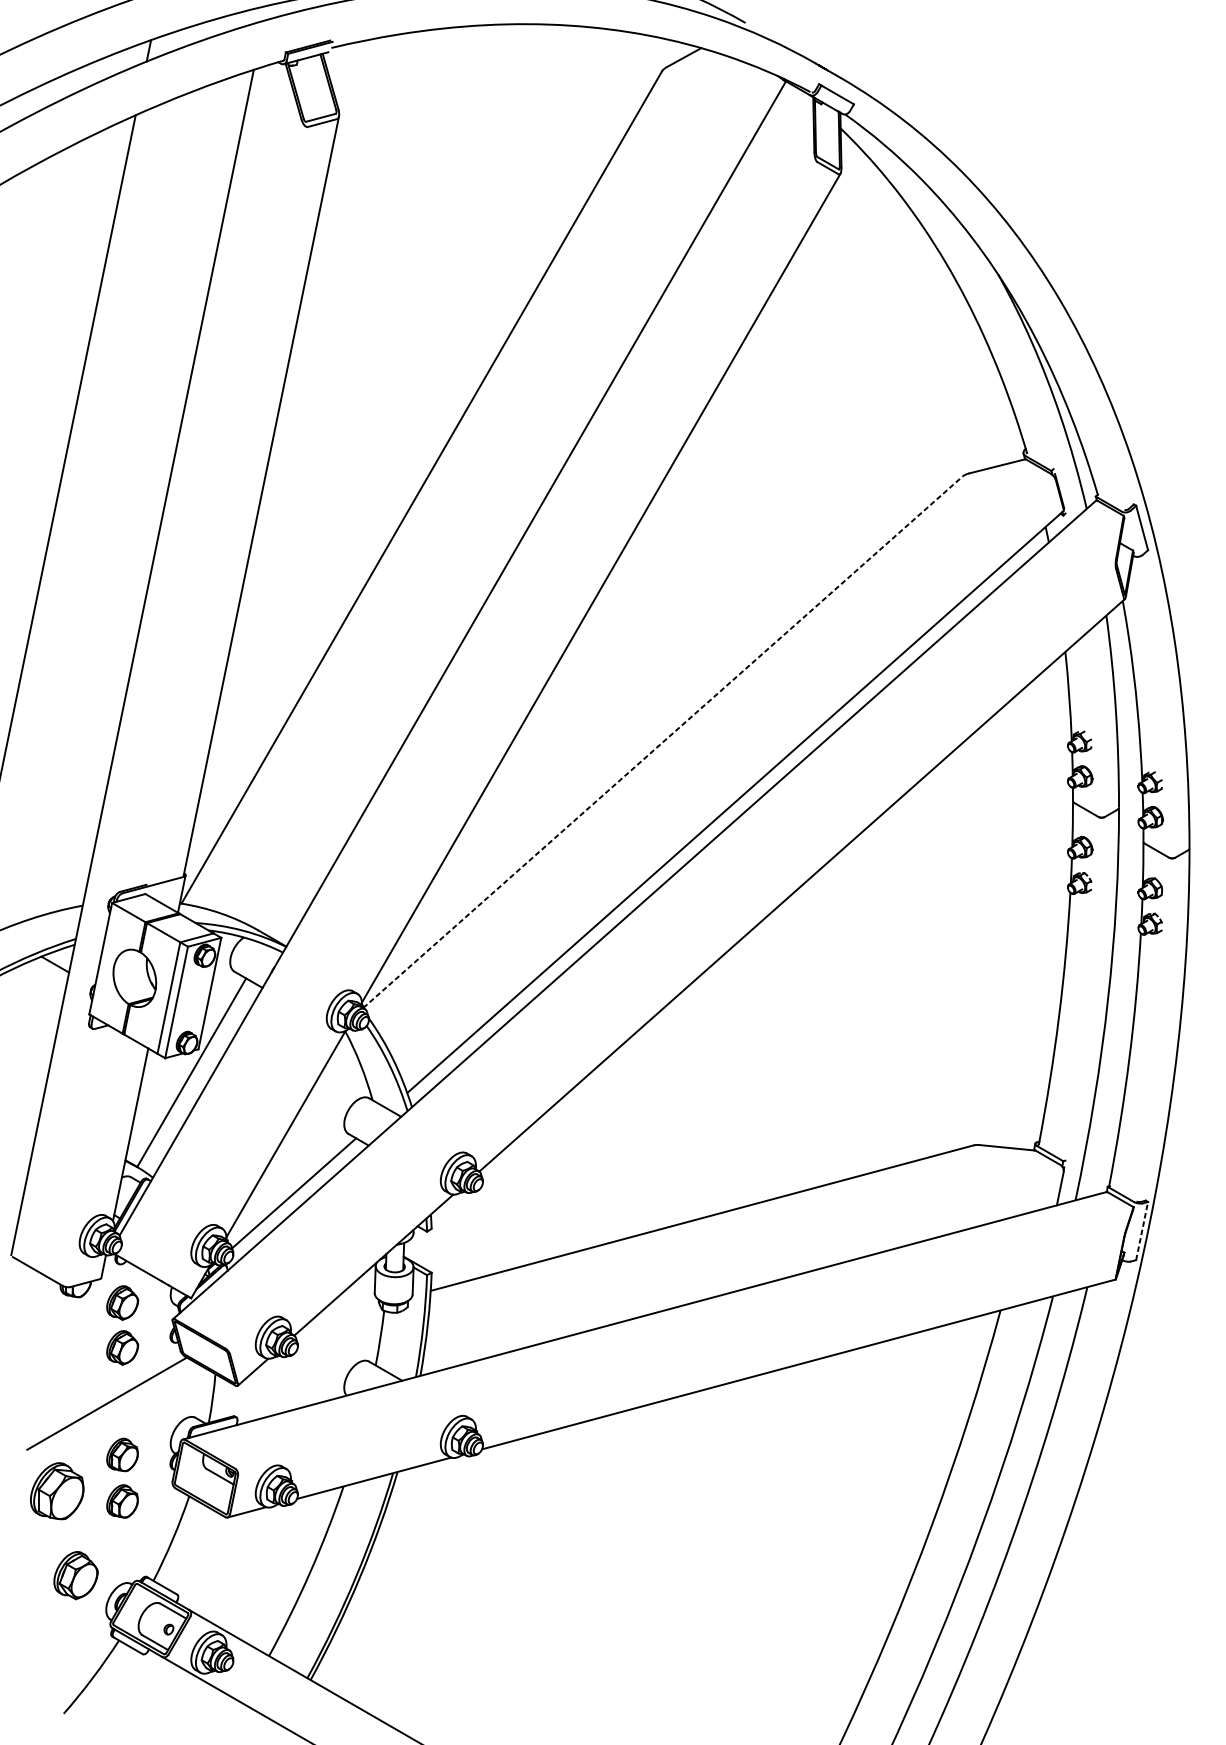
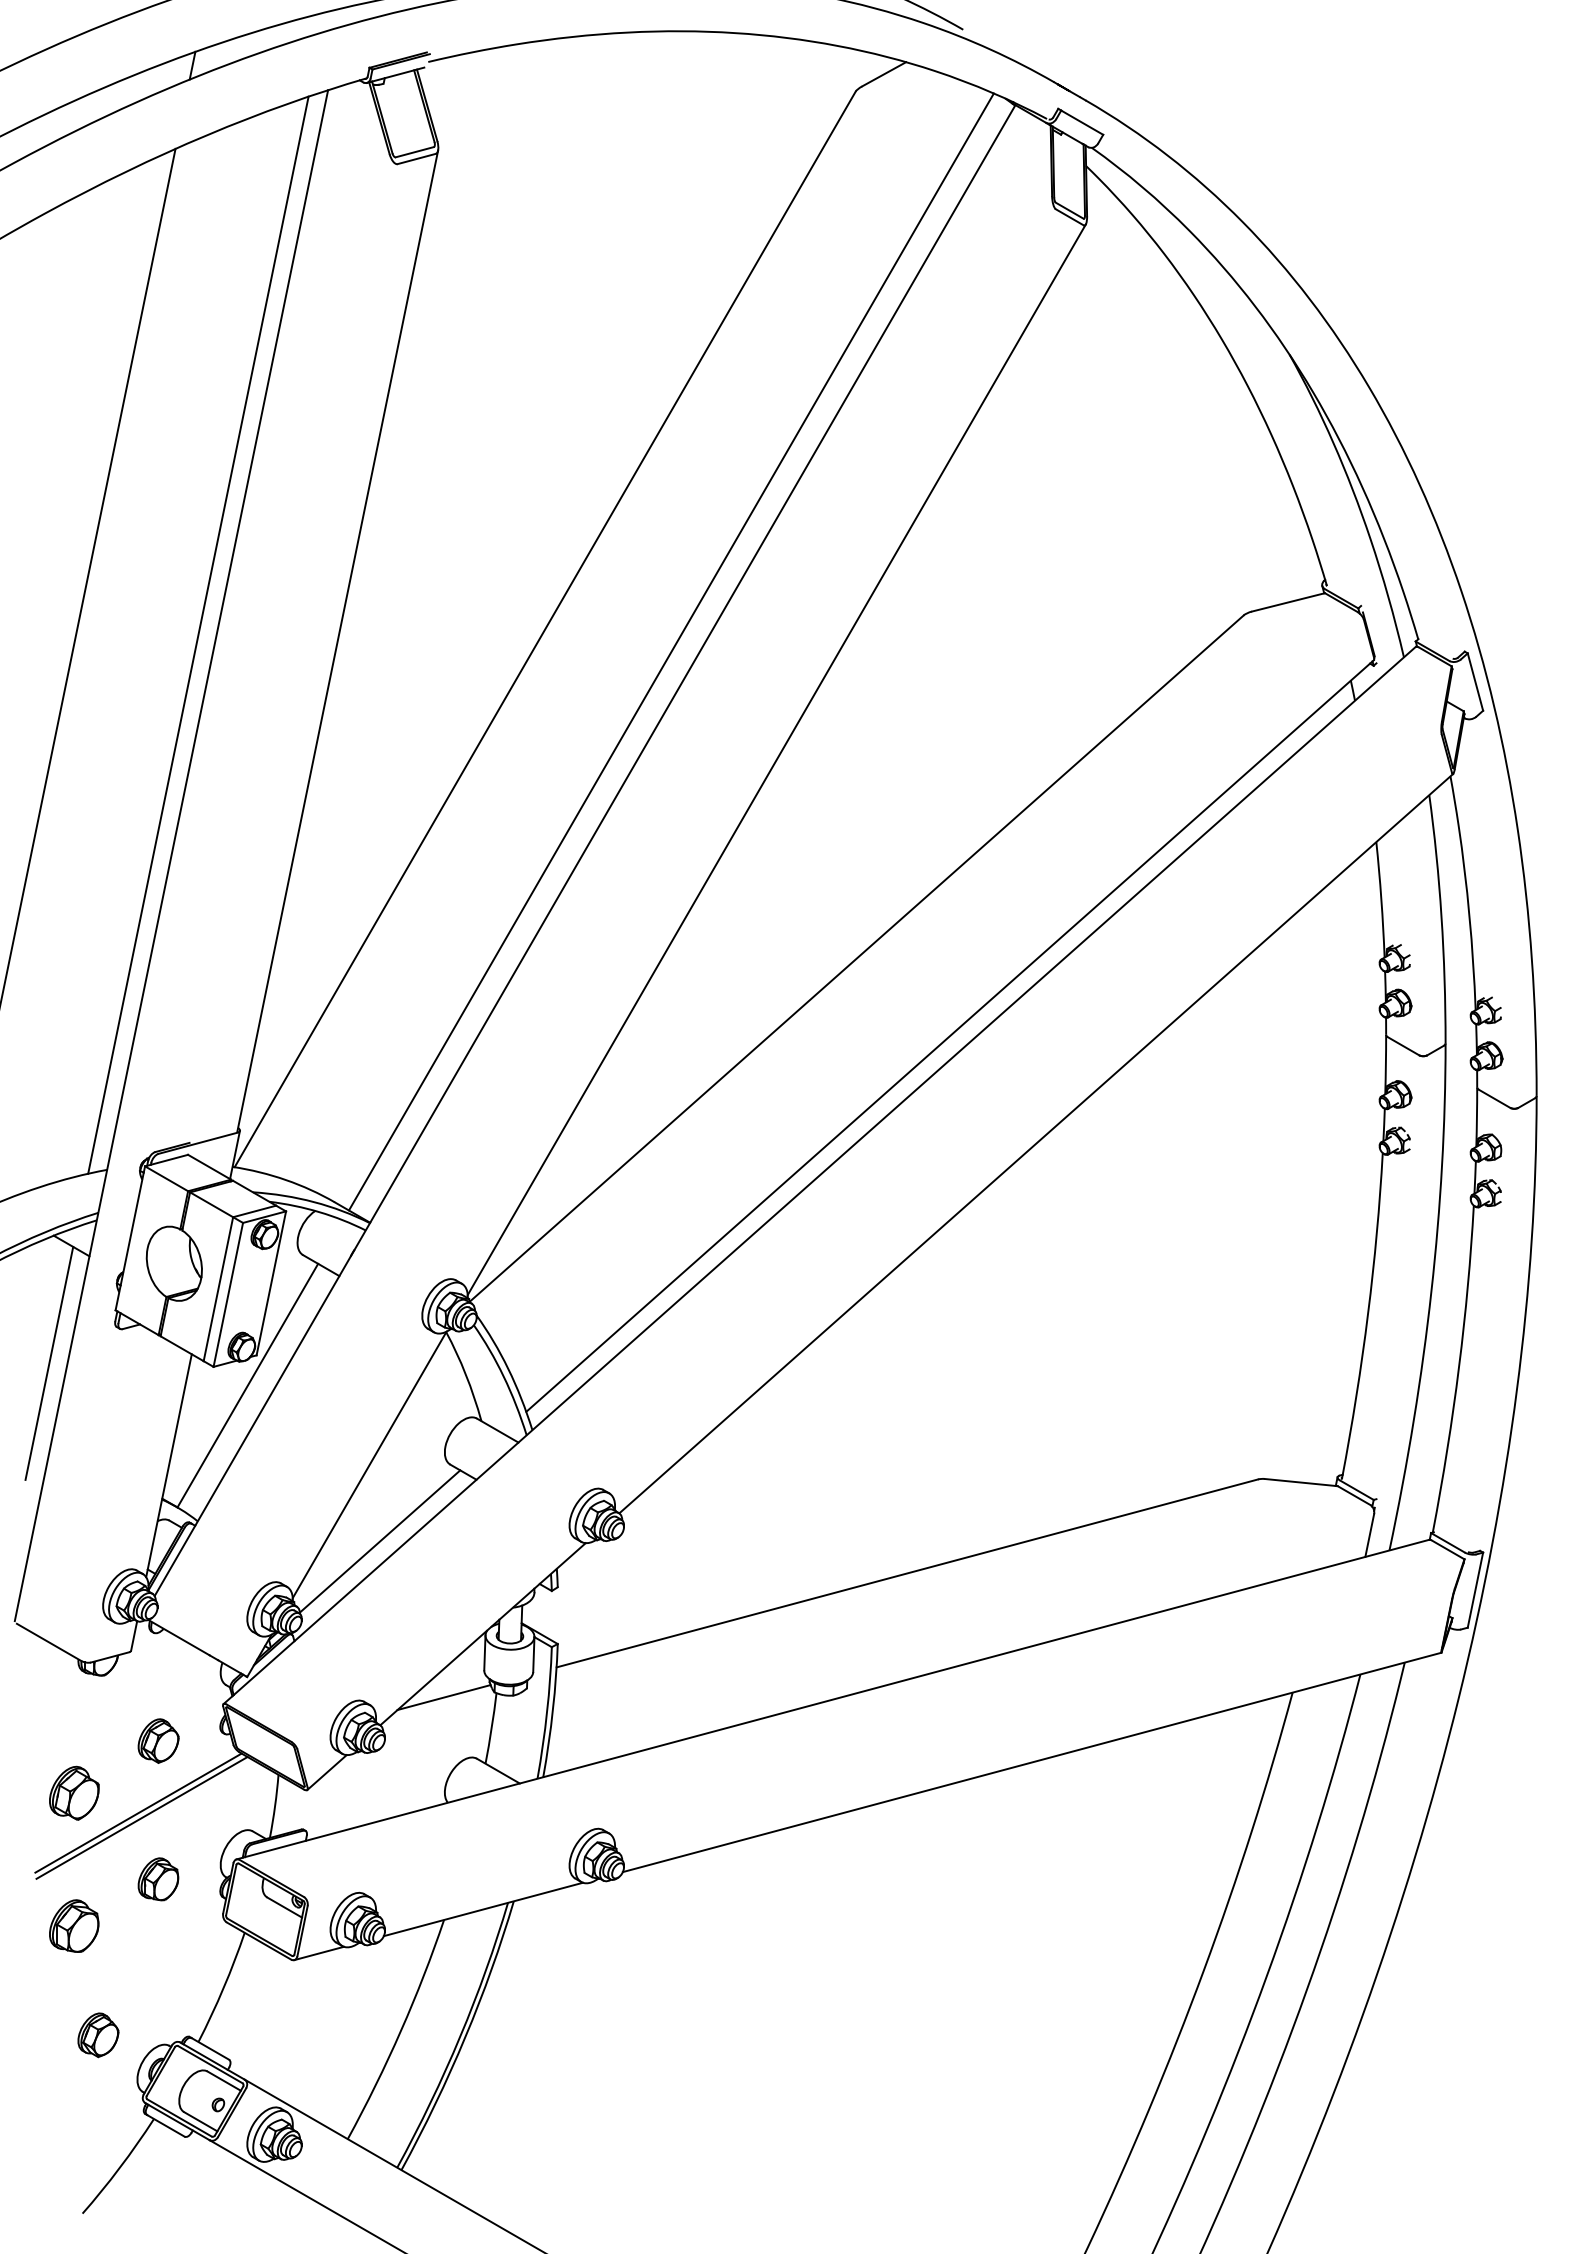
line: (153, 491) -> (198, 634), added
line: (518, 504) -> (670, 651), added
line: (662, 742) -> (856, 958), dashed -> solid
line: (38, 1054) -> (49, 1362), added
line: (1142, 1230) -> (1475, 1589), dashed -> solid
part: (122, 1302) -> (158, 1682), removed
line: (343, 1314) -> (443, 1697), added
part: (57, 1387) -> (74, 1792), added
line: (109, 1407) -> (141, 1817), added
part: (57, 1490) -> (74, 1925), size x0.71
part: (122, 1501) -> (158, 1939), removed
part: (76, 1575) -> (98, 2035), size x0.71

